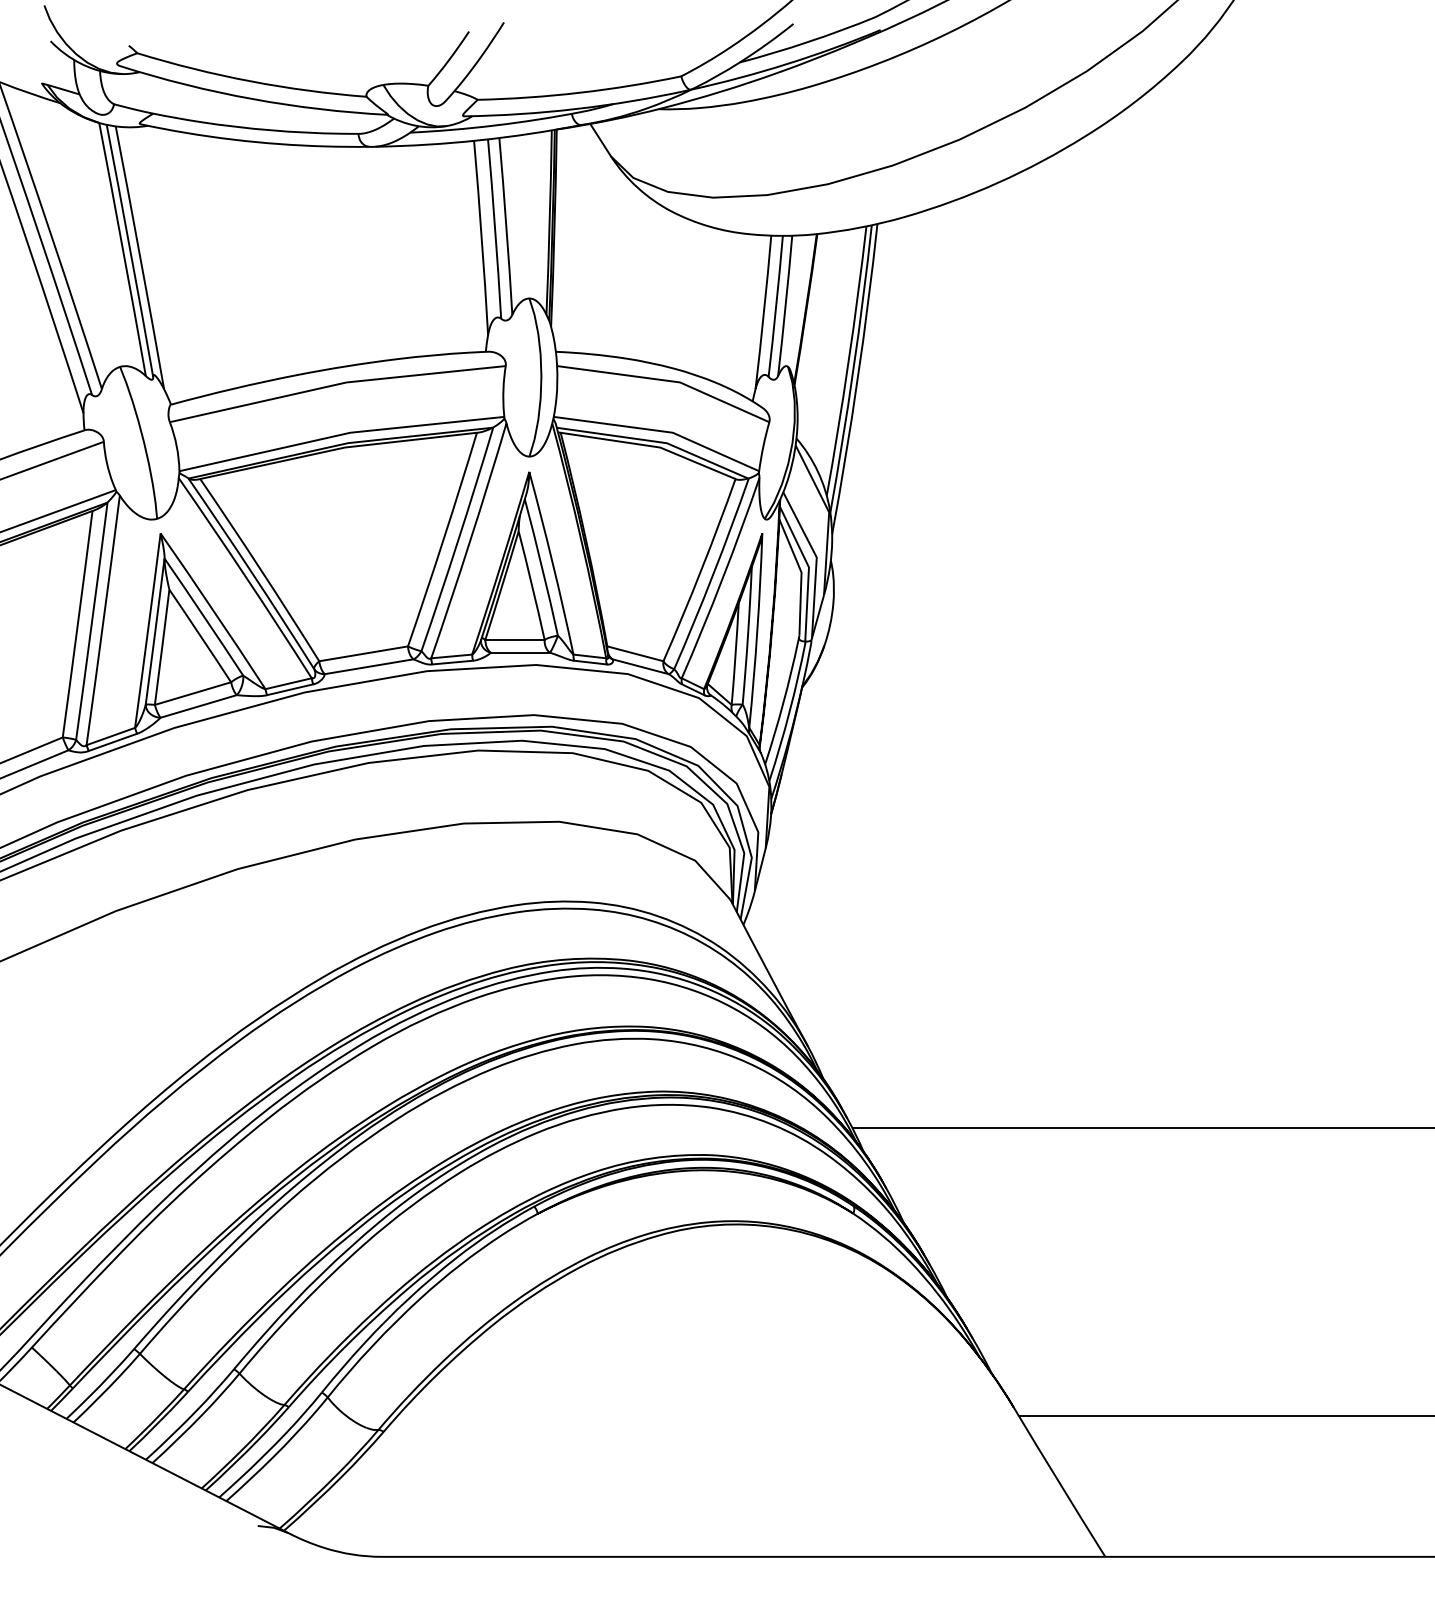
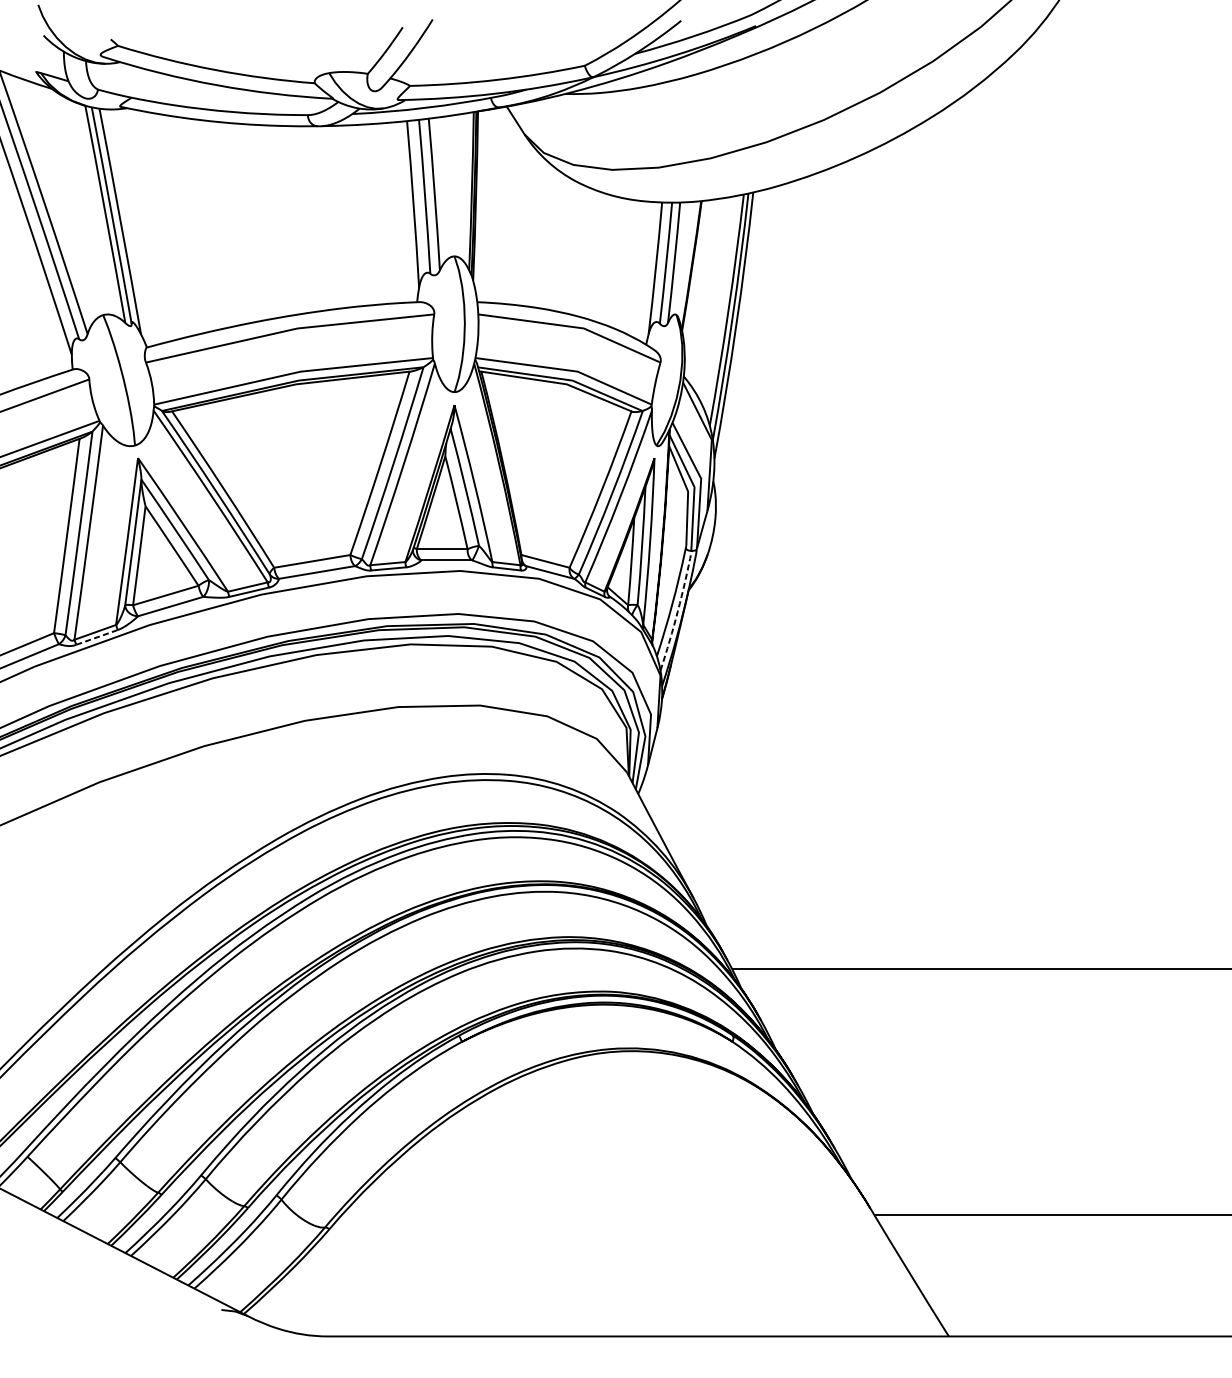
line: (789, 711) -> (677, 610), solid -> dashed
line: (112, 742) -> (96, 637), solid -> dashed

